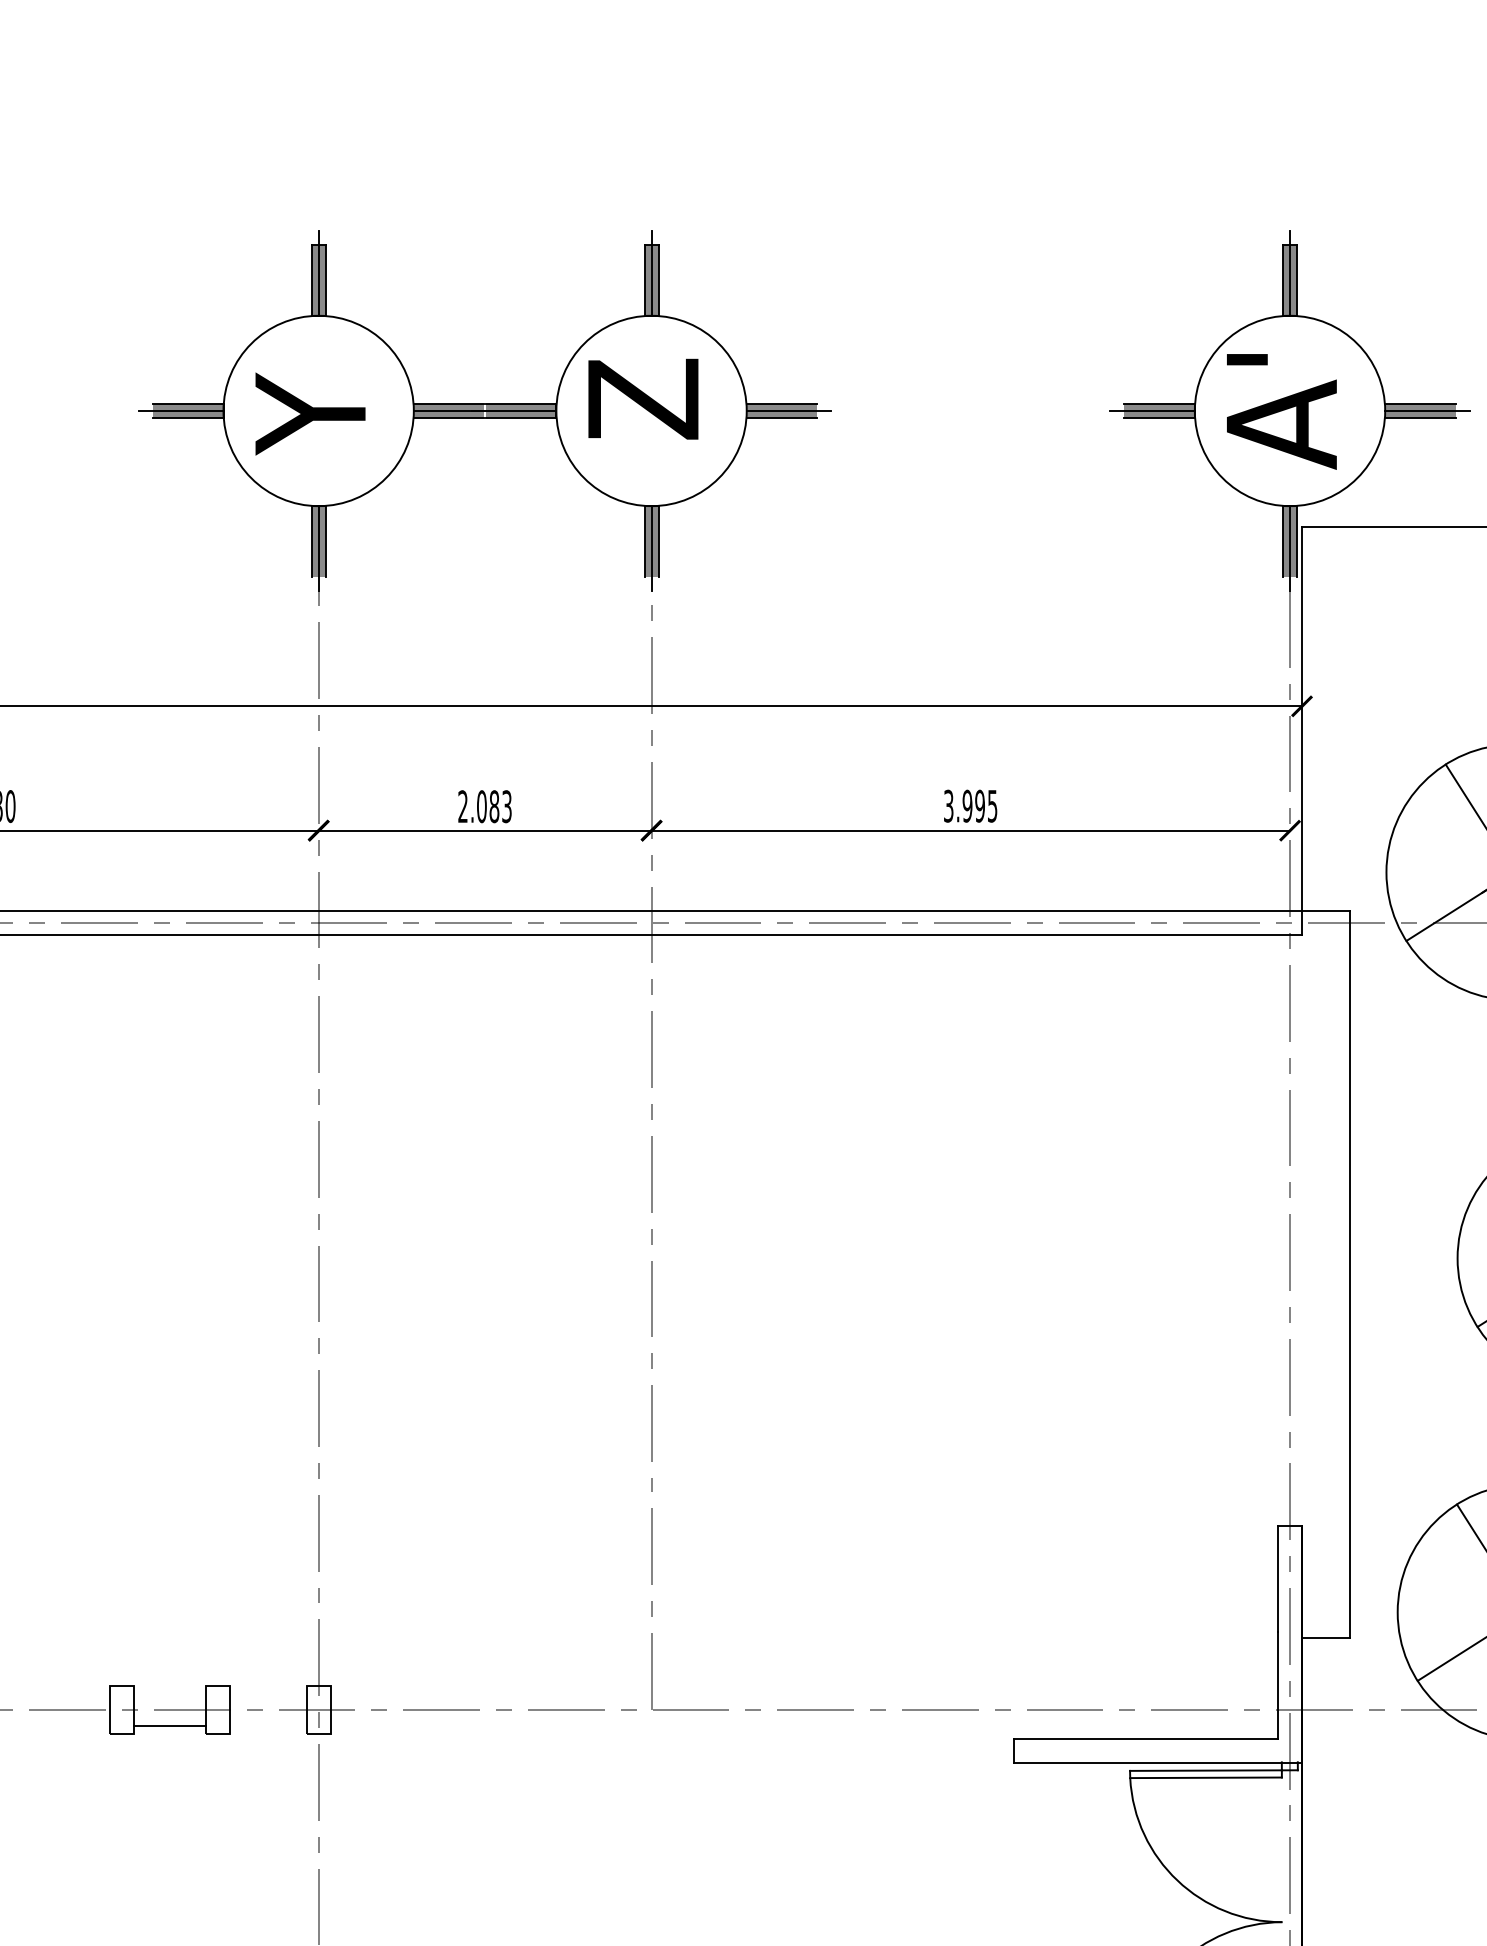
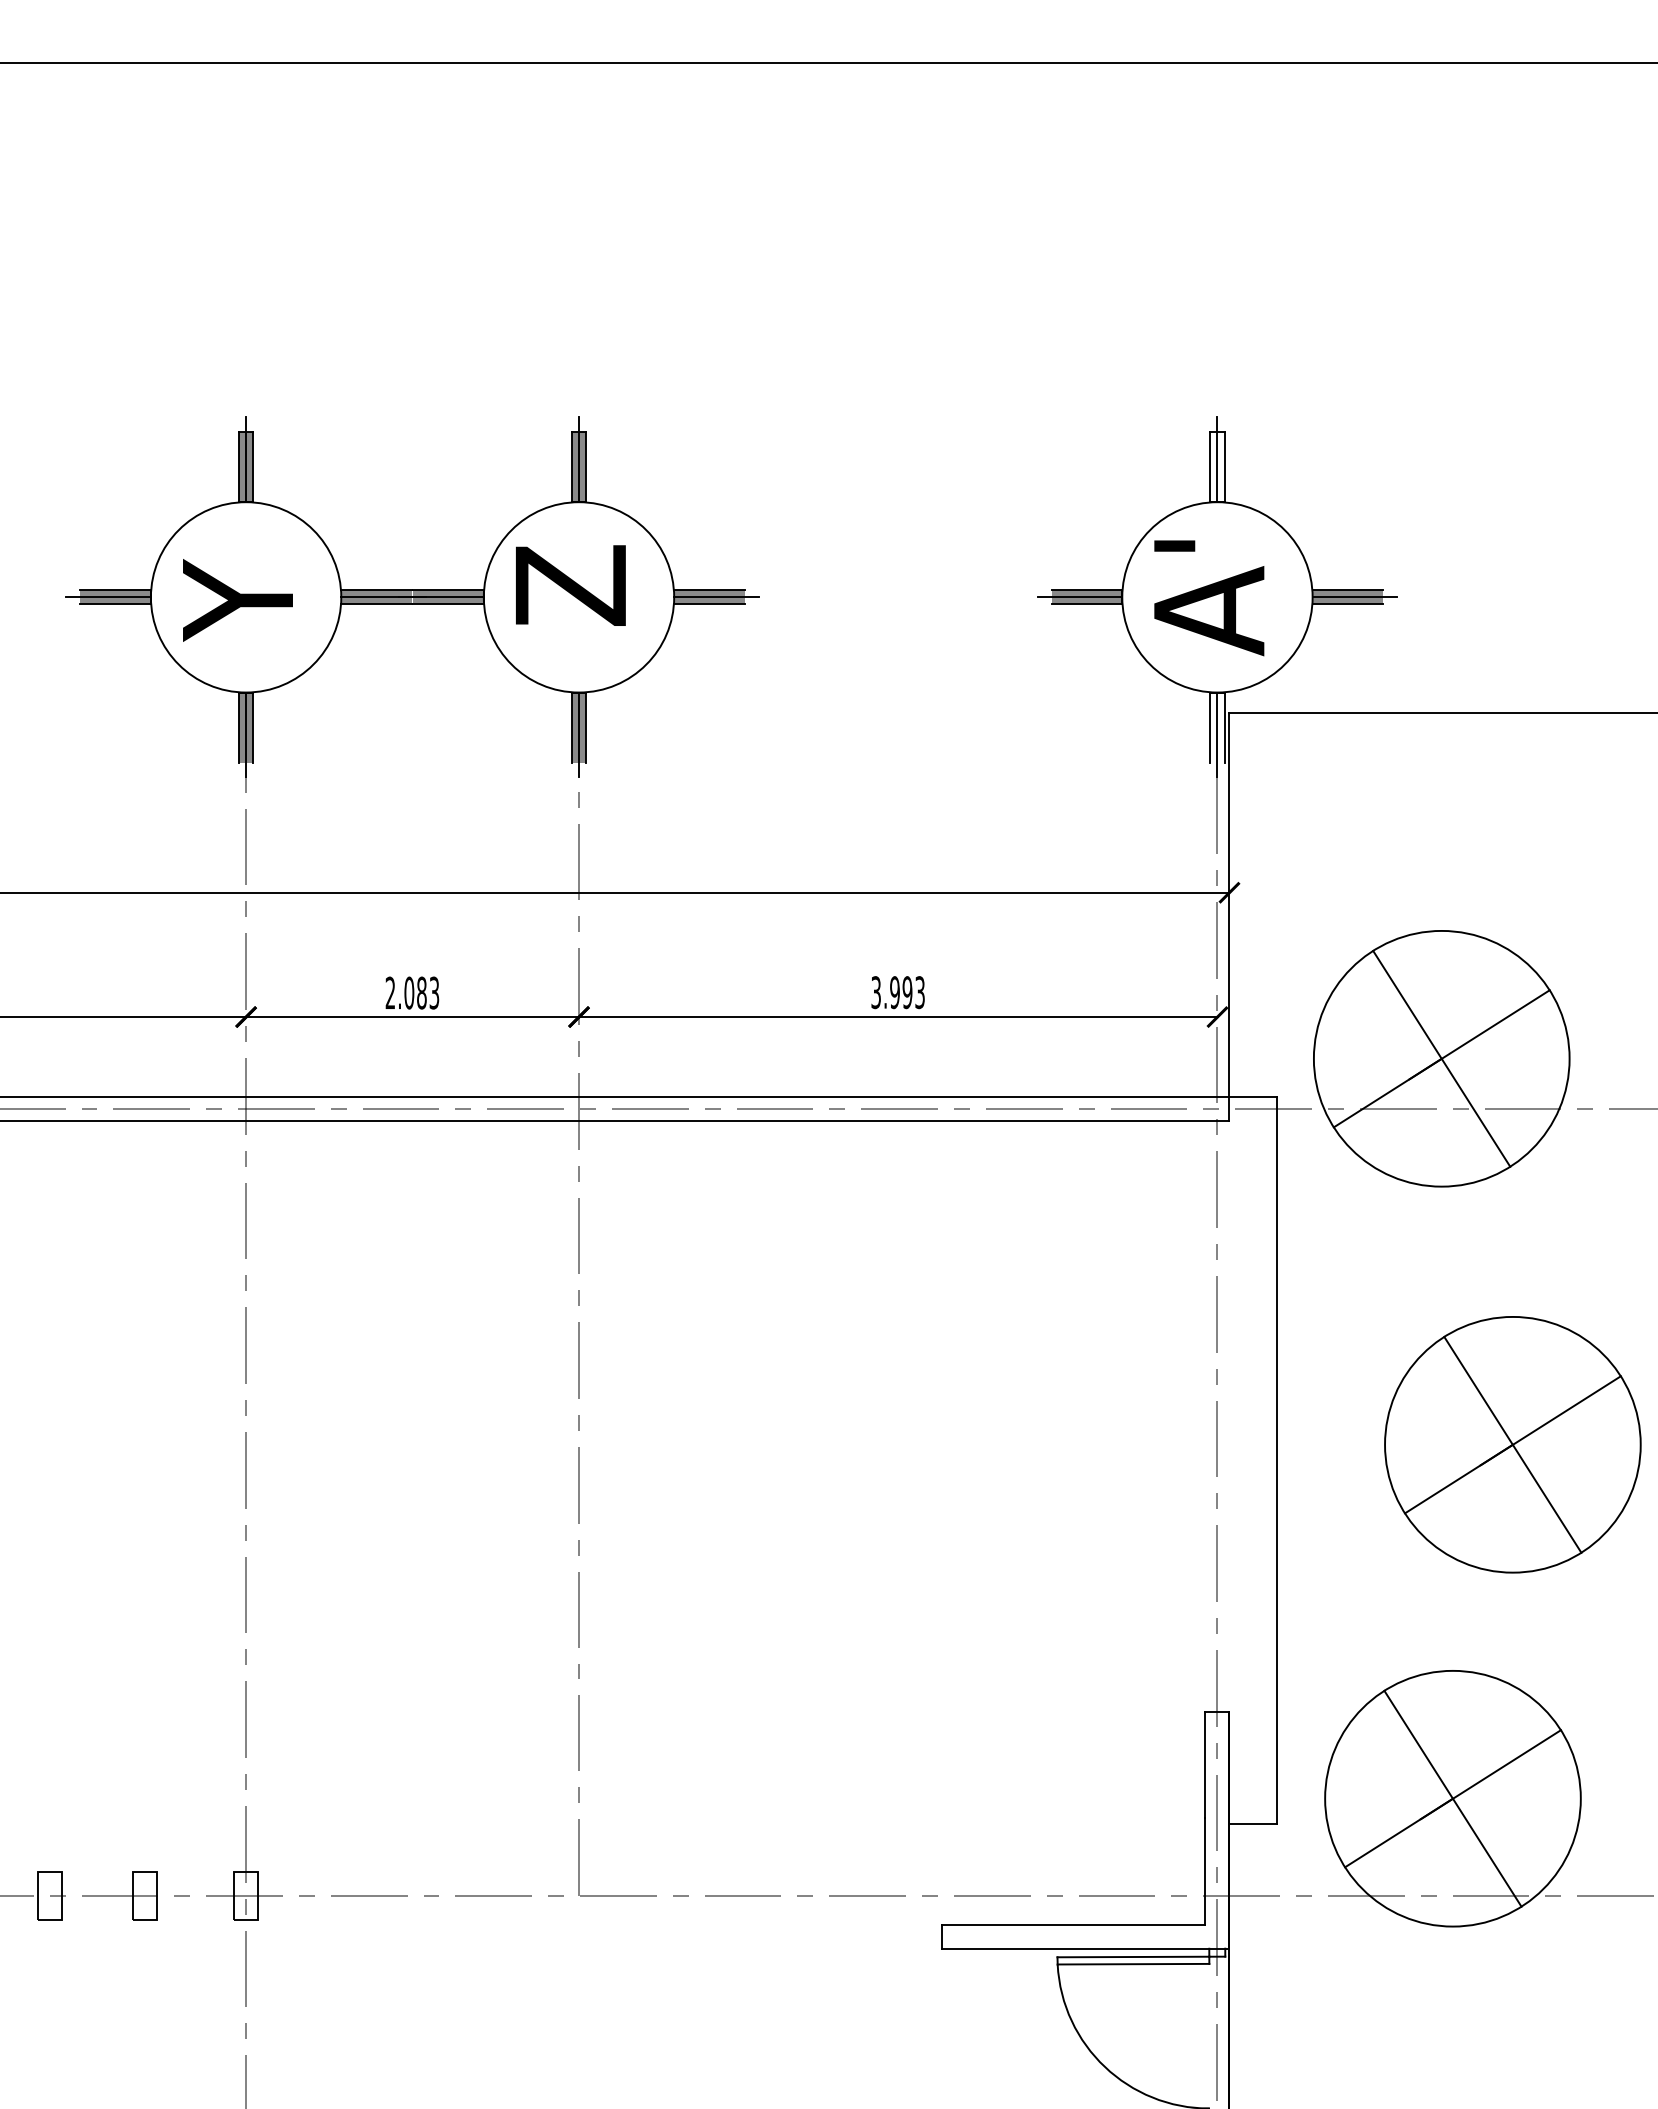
fill: (1290, 280) -> (1217, 466), removed
fill: (1290, 541) -> (1217, 727), removed
text: (992, 806) -> (919, 992), 3.995 -> 3.993
line: (170, 1725) -> (97, 1911), removed

